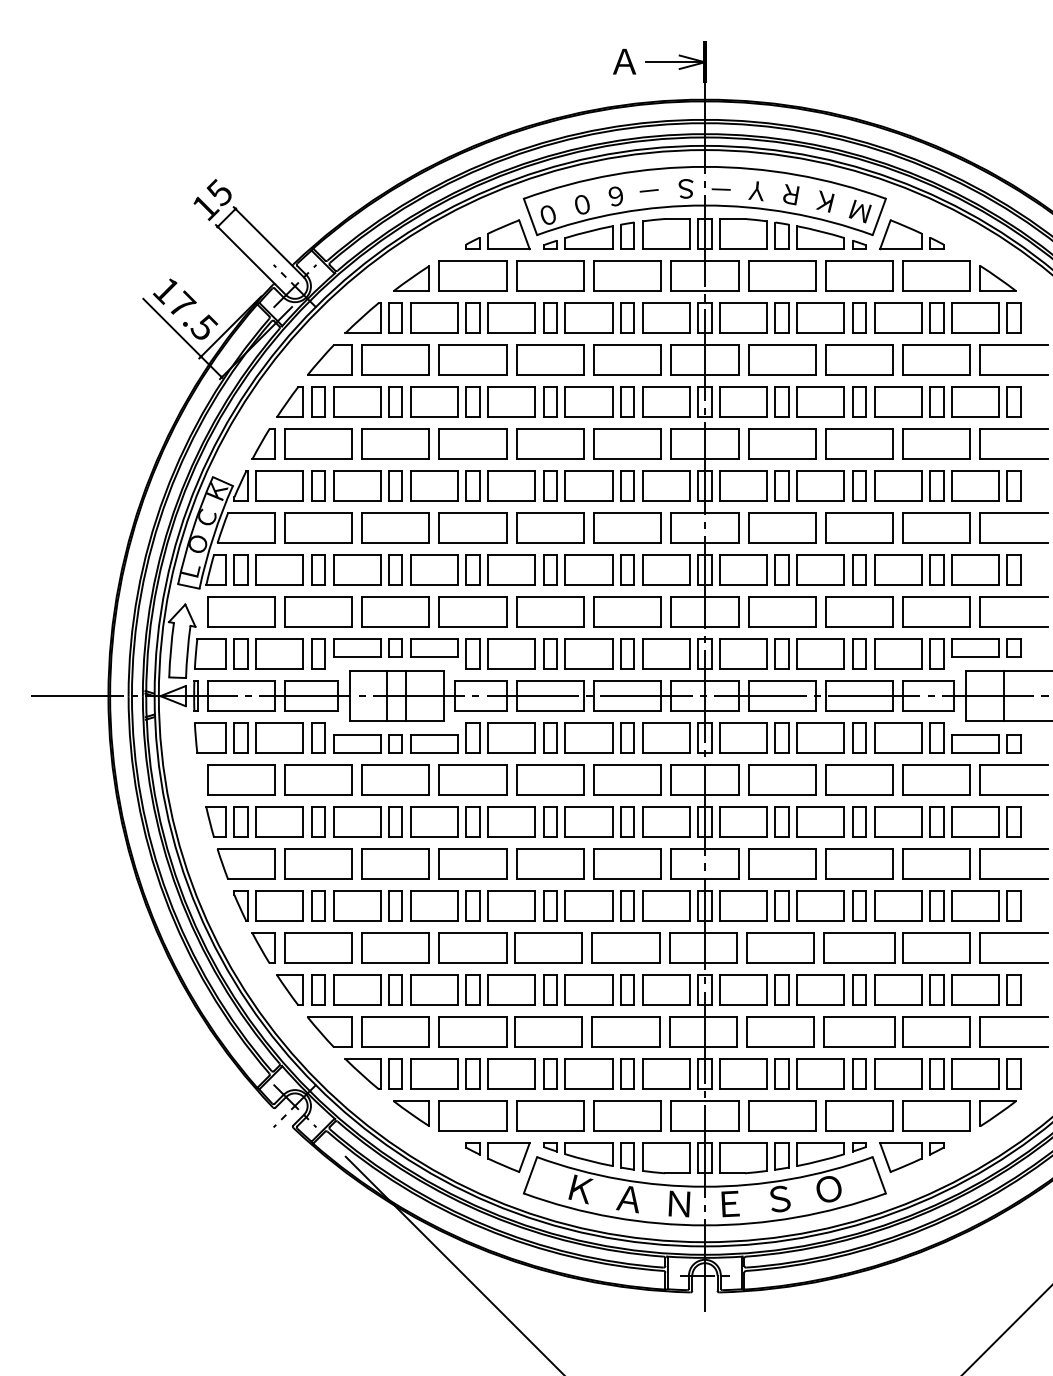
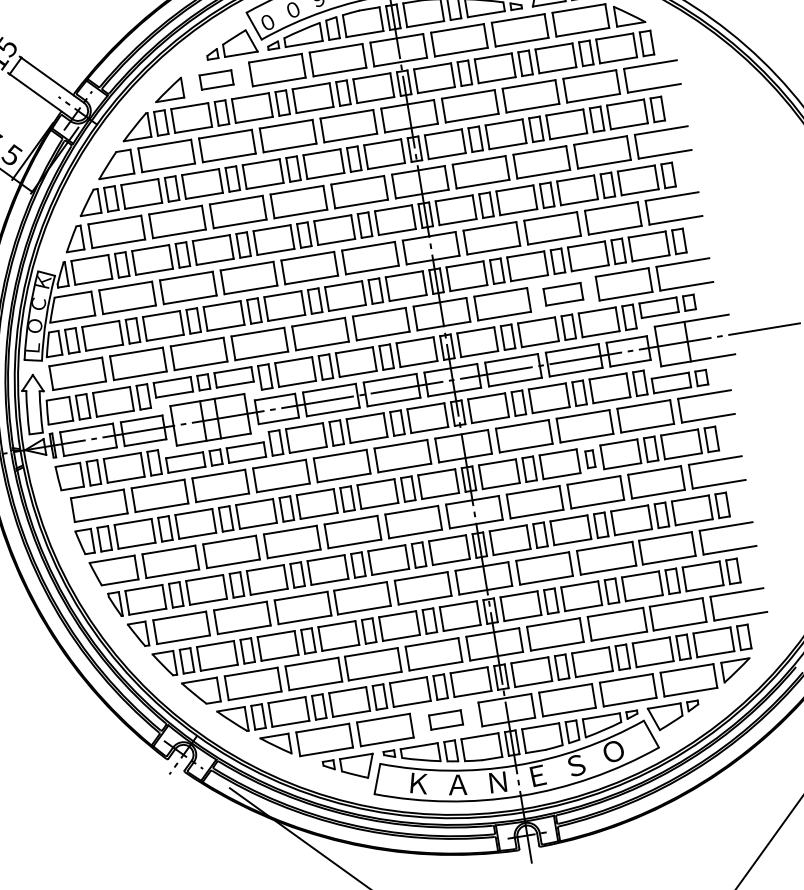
part: (472, 275) -> (216, 79), size x0.6
part: (859, 611) -> (563, 293), size x0.7
part: (859, 821) -> (590, 458), size x0.7
part: (627, 1115) -> (445, 719), size x0.6

